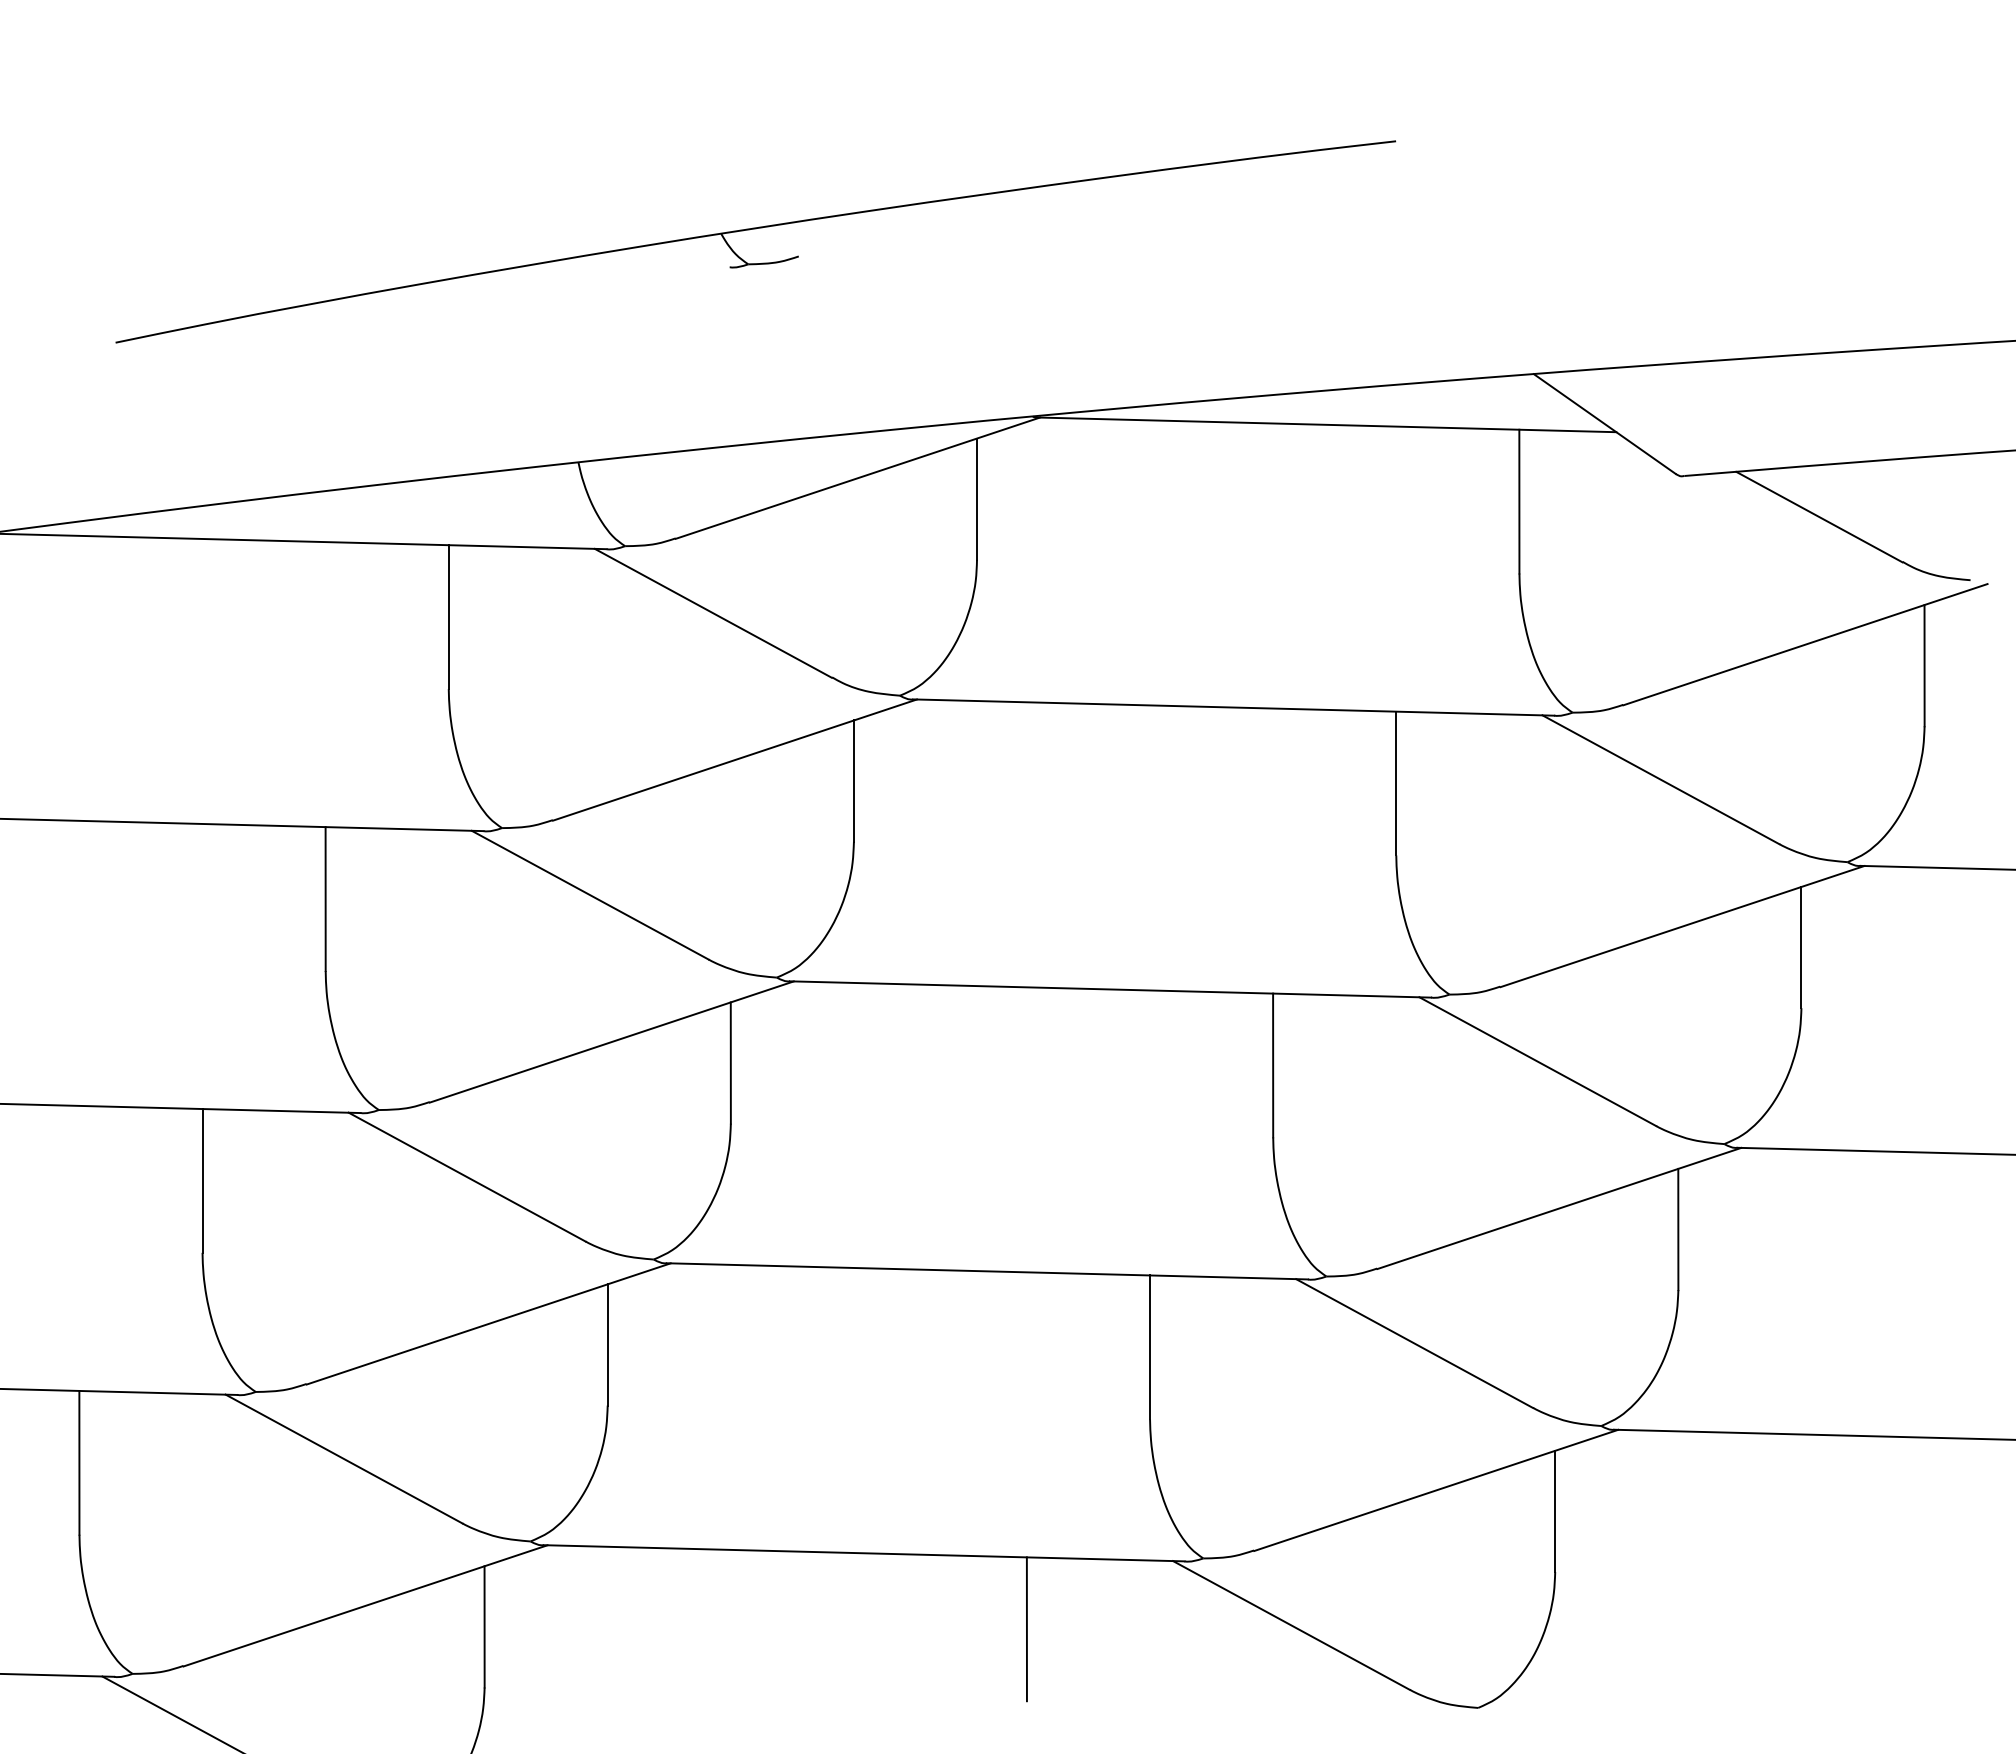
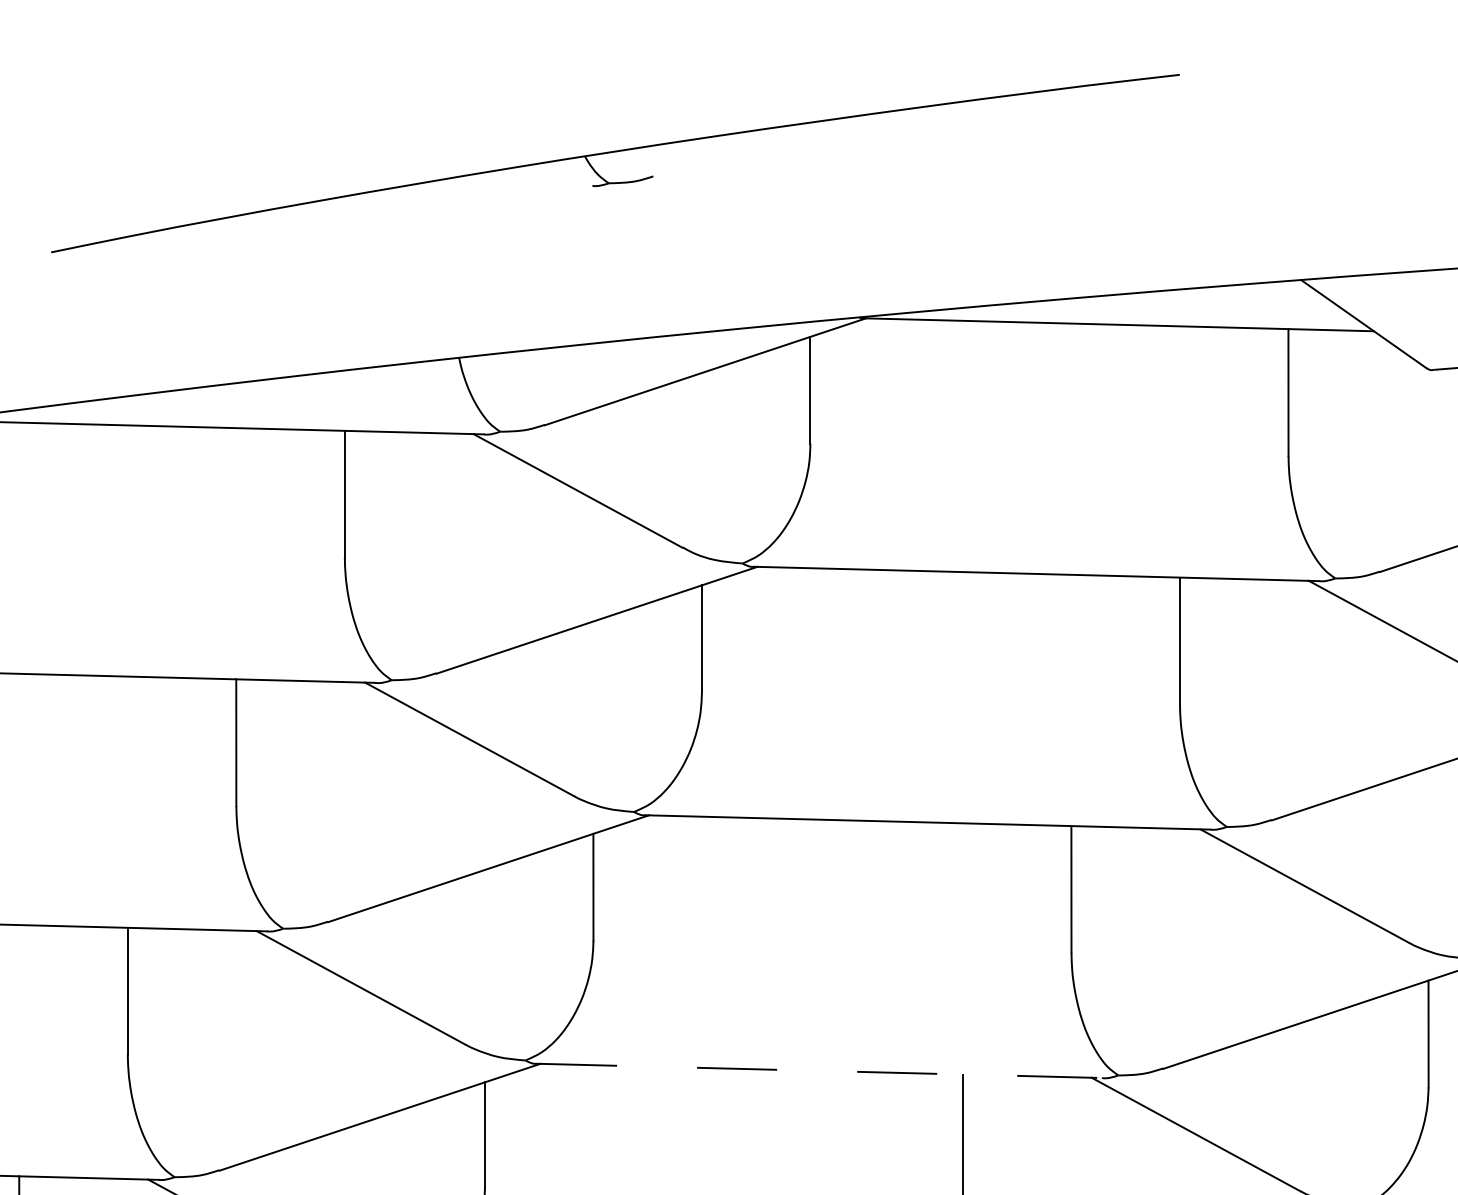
line: (987, 1271) -> (819, 1071), solid -> dashed

